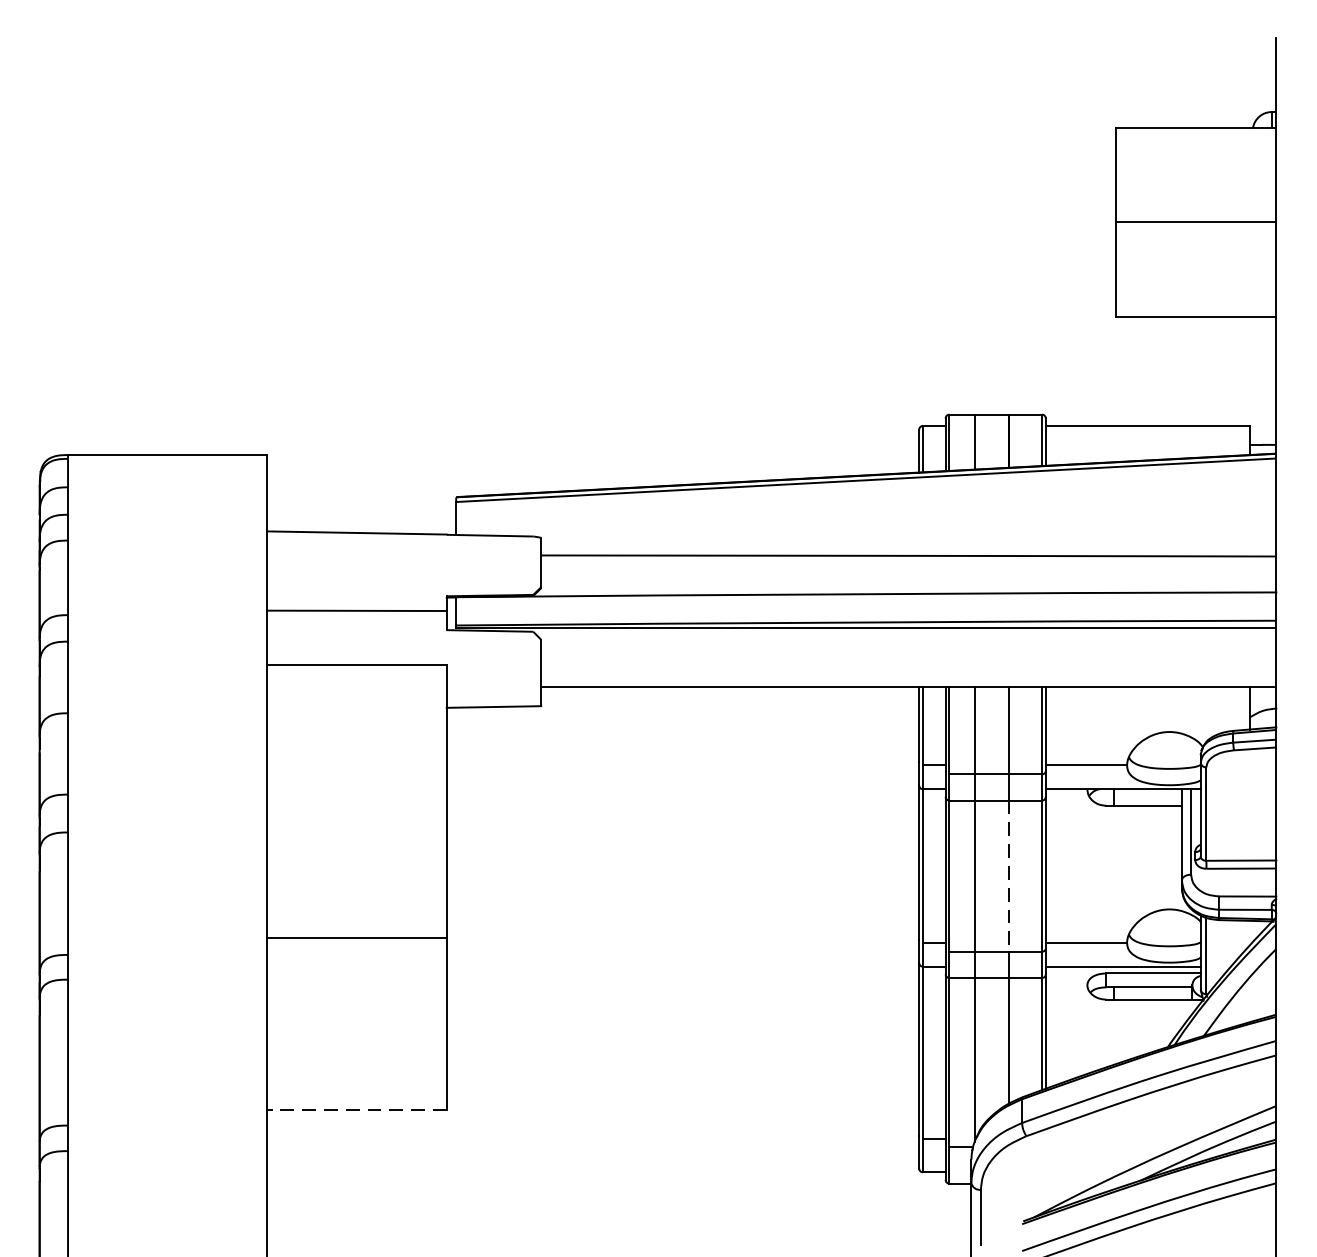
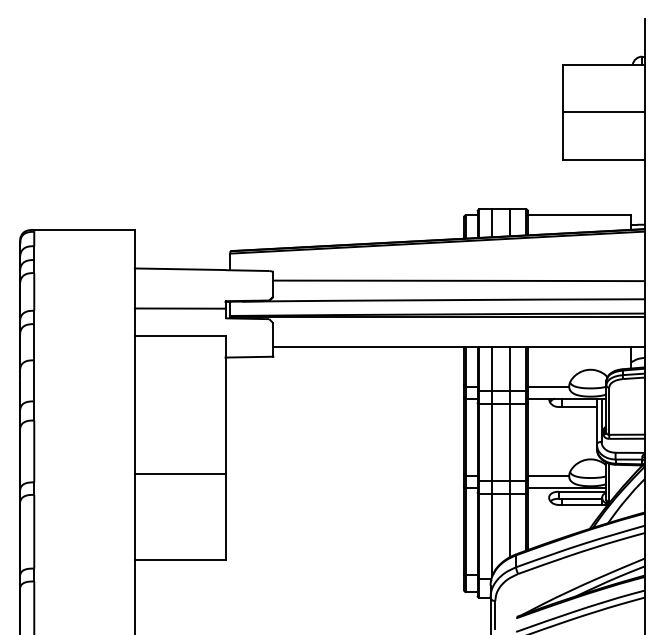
line: (1008, 877) -> (509, 443), dashed -> solid
line: (355, 1109) -> (179, 560), dashed -> solid

